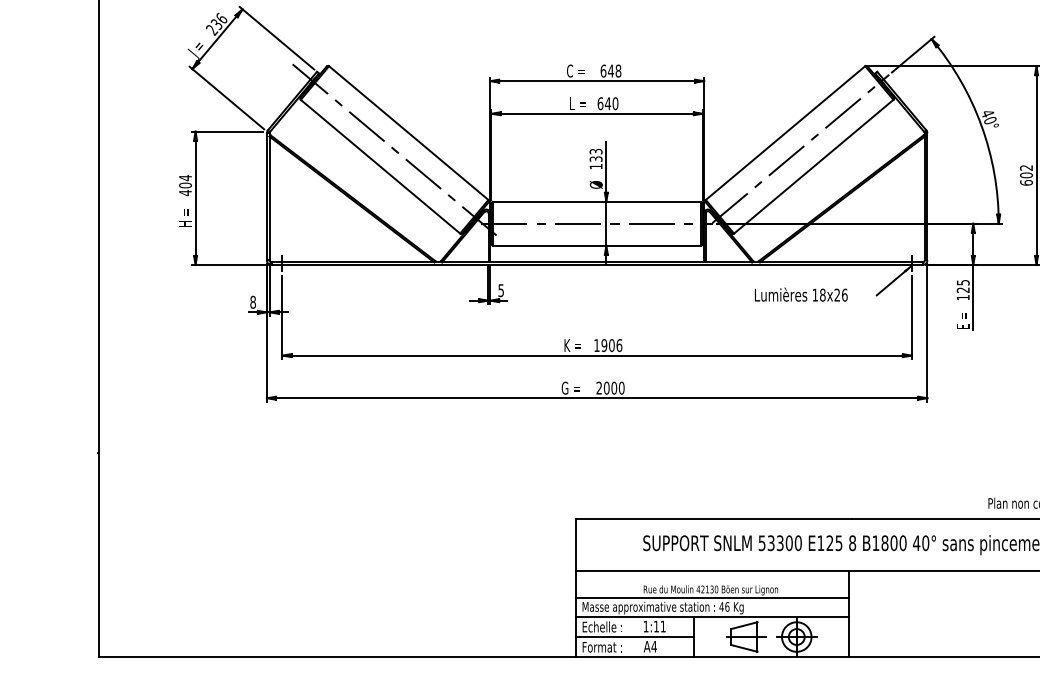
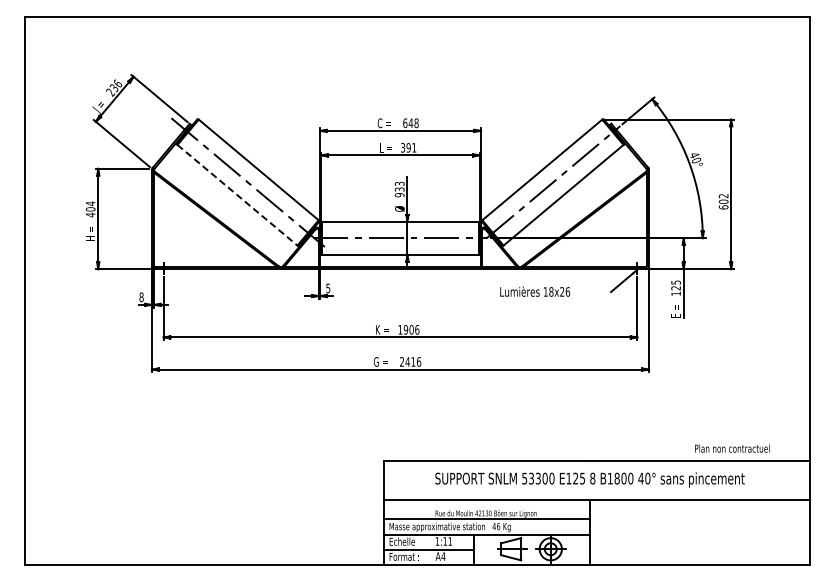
text: (607, 103) -> (408, 147), 640 -> 391
line: (380, 167) -> (237, 195), solid -> dashed
text: (595, 167) -> (399, 195), 133 -> 933
text: (801, 294) -> (535, 291), moved
text: (614, 387) -> (413, 361), 2000 -> 2416

